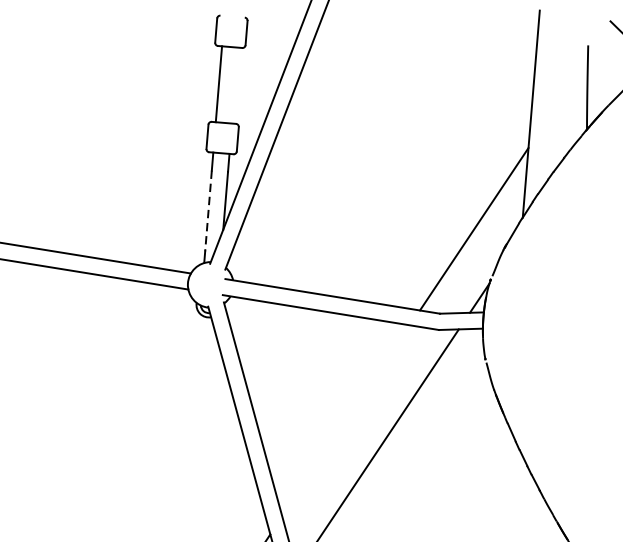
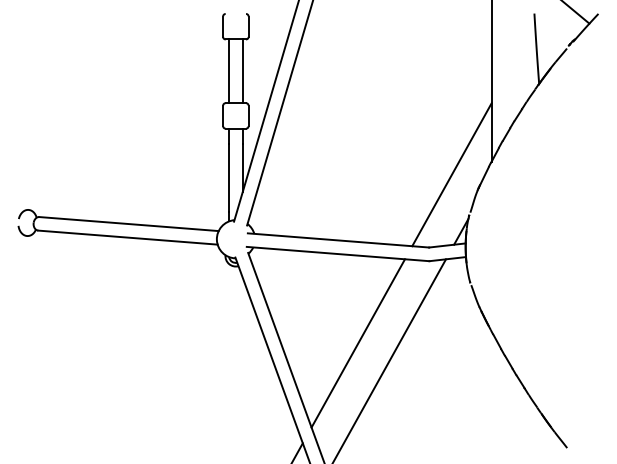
line: (234, 85) -> (242, 71), added
line: (209, 210) -> (229, 177), dashed -> solid
line: (346, 421) -> (358, 343), added

